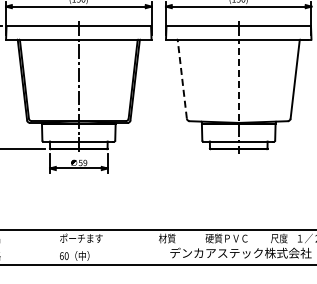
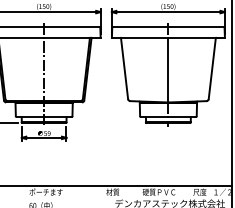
line: (182, 79) -> (124, 68), dashed -> solid
line: (238, 80) -> (168, 69), dashed -> solid

